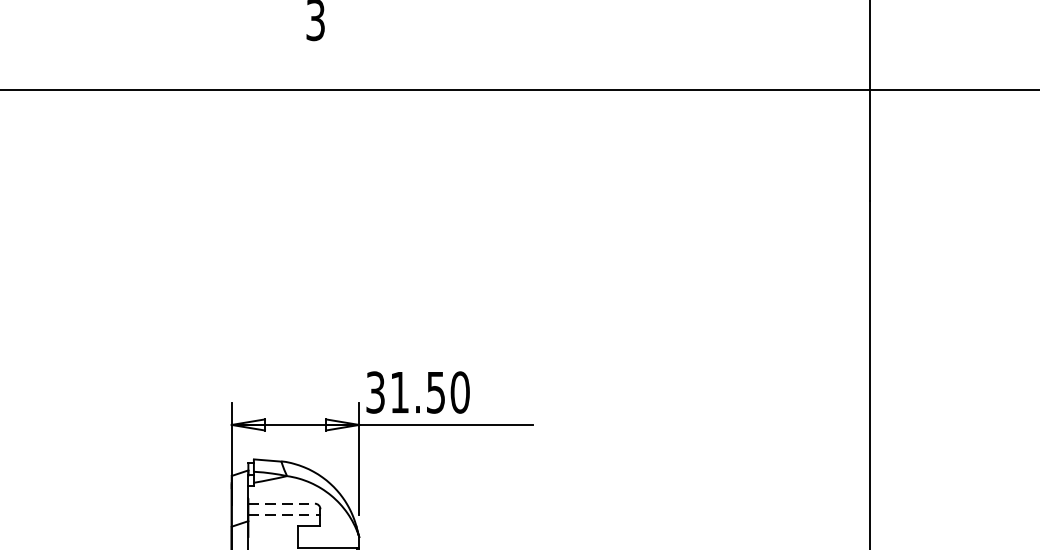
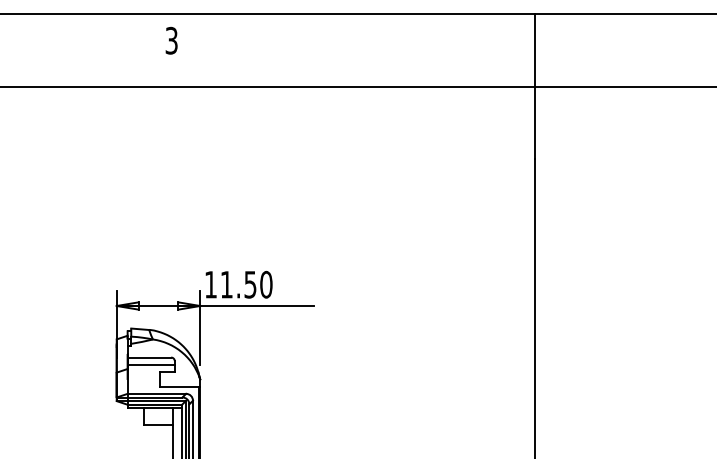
text: (374, 392) -> (210, 284), 31.50 -> 11.50
line: (281, 503) -> (149, 357), dashed -> solid
line: (284, 514) -> (151, 364), dashed -> solid

